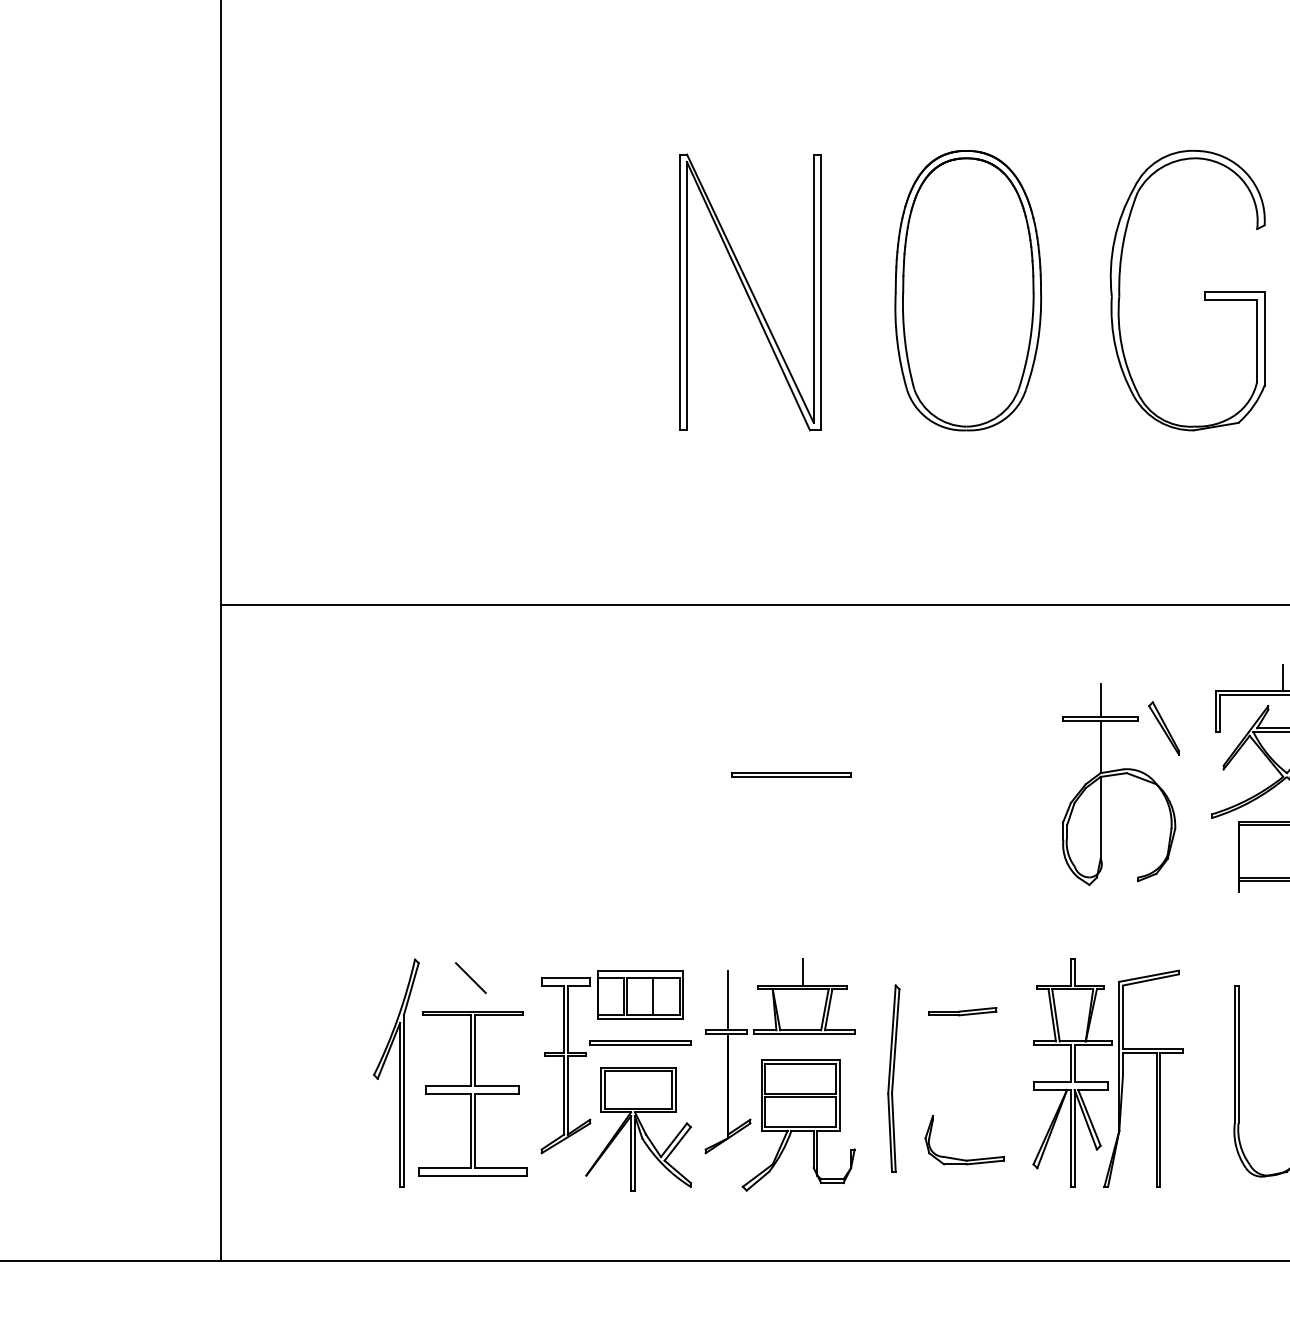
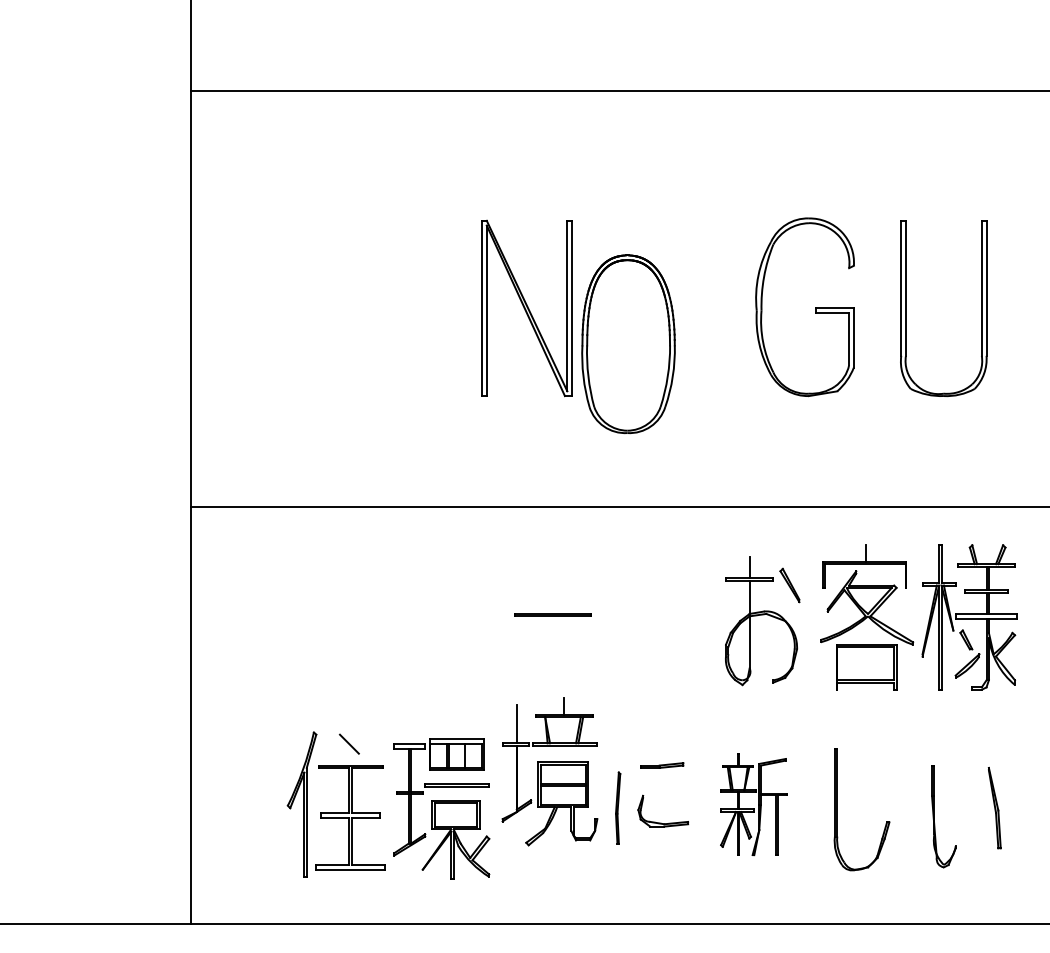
part: (968, 290) -> (628, 344), moved
part: (1106, 1072) -> (753, 804), size x0.7
part: (779, 1074) -> (549, 771), moved
part: (892, 1077) -> (617, 807), size x0.6
part: (961, 1157) -> (661, 822), moved

